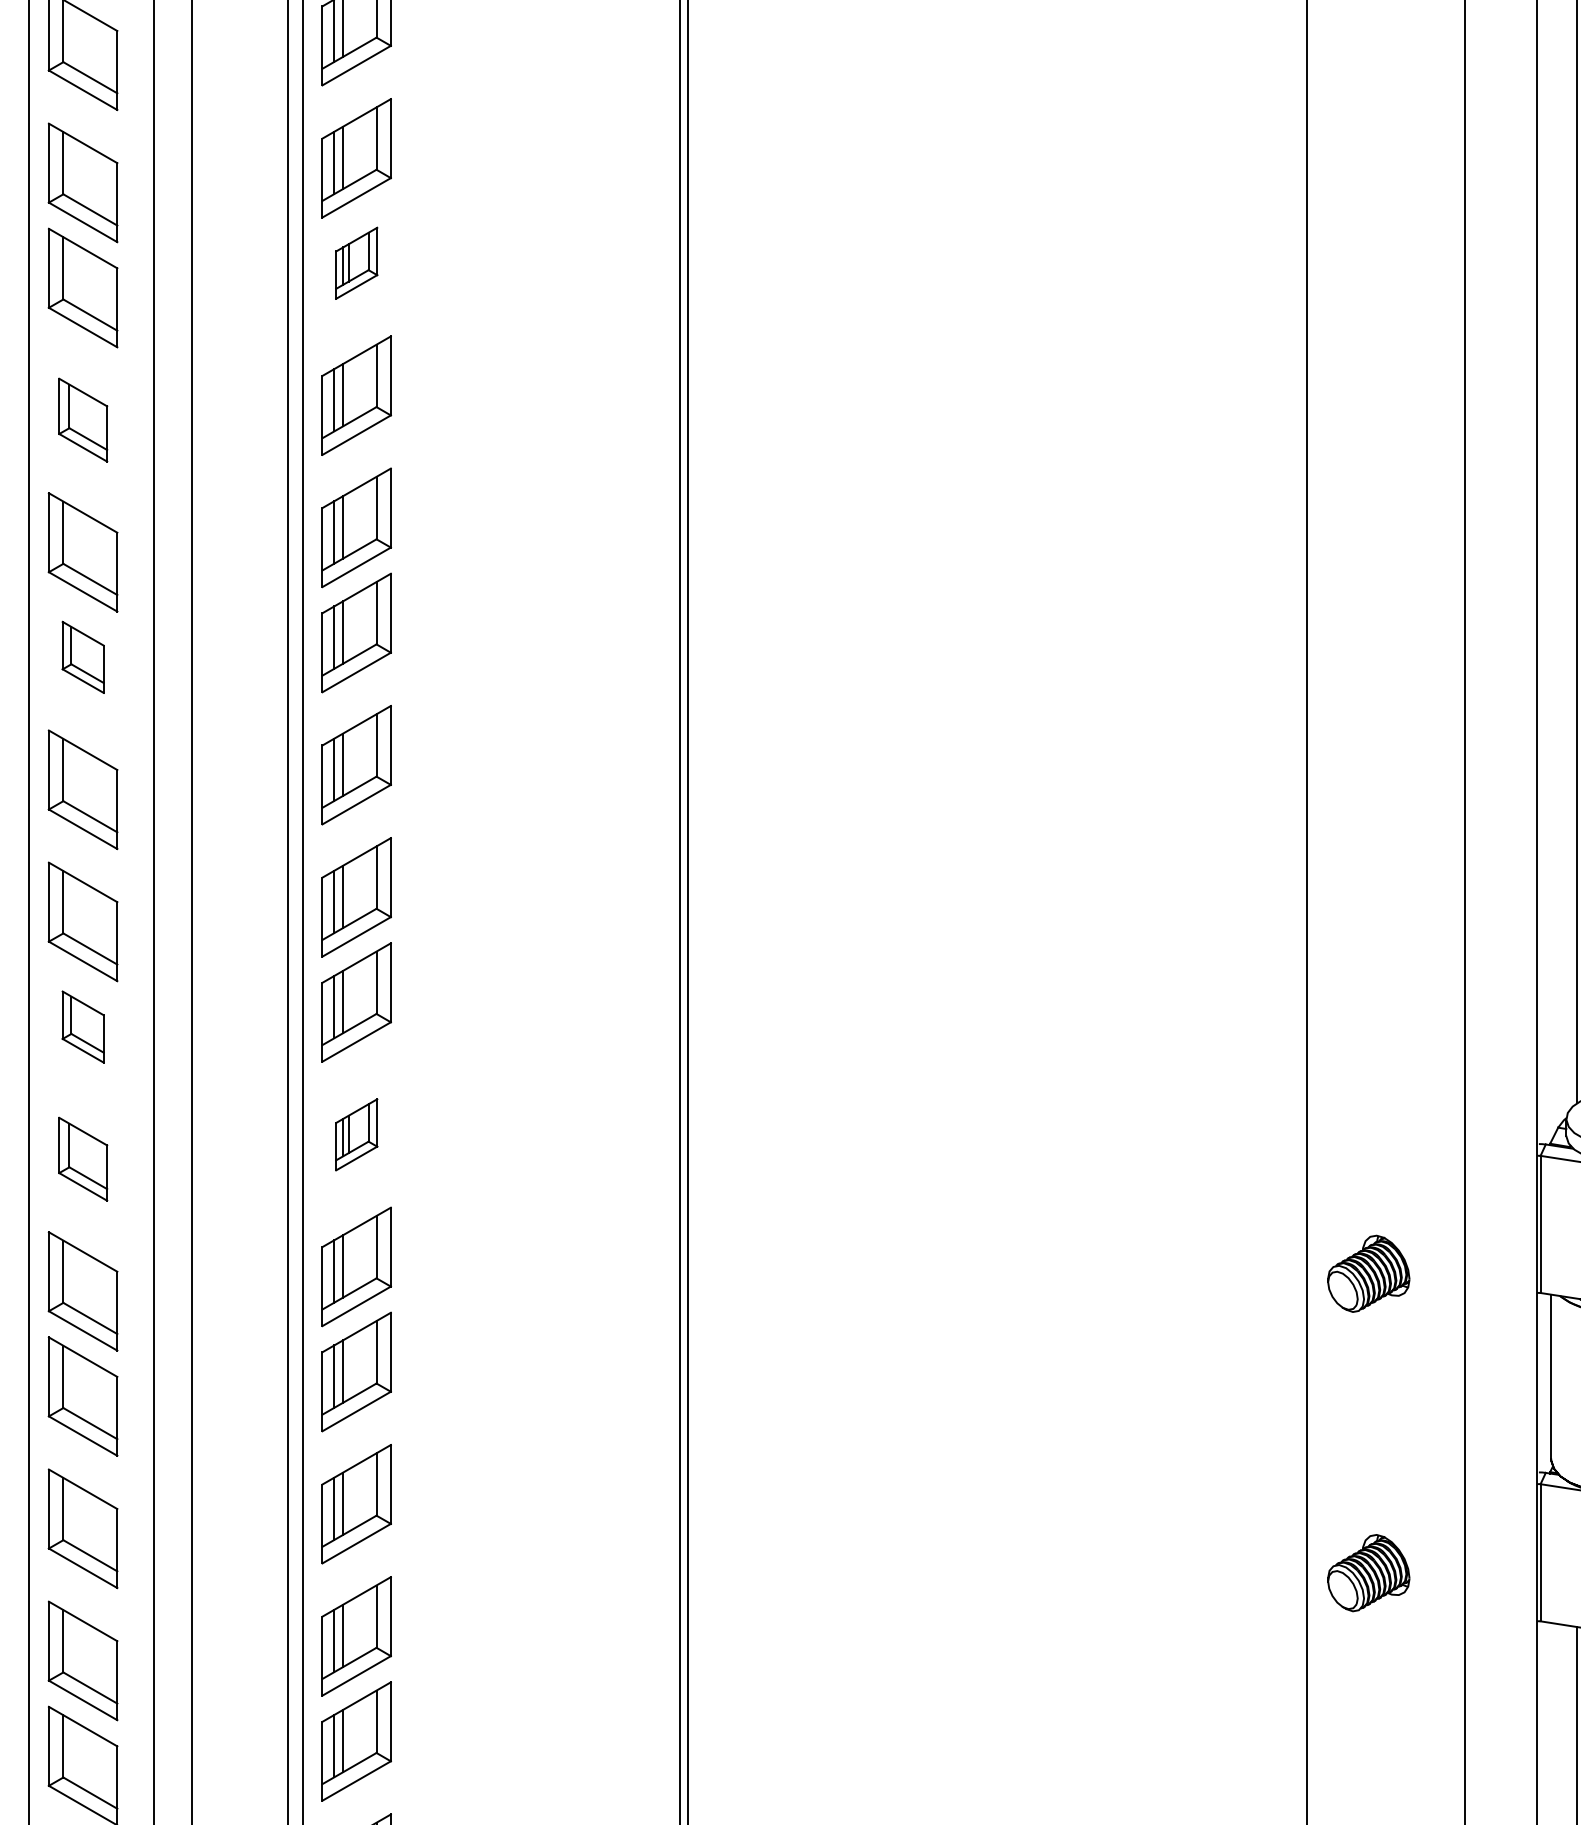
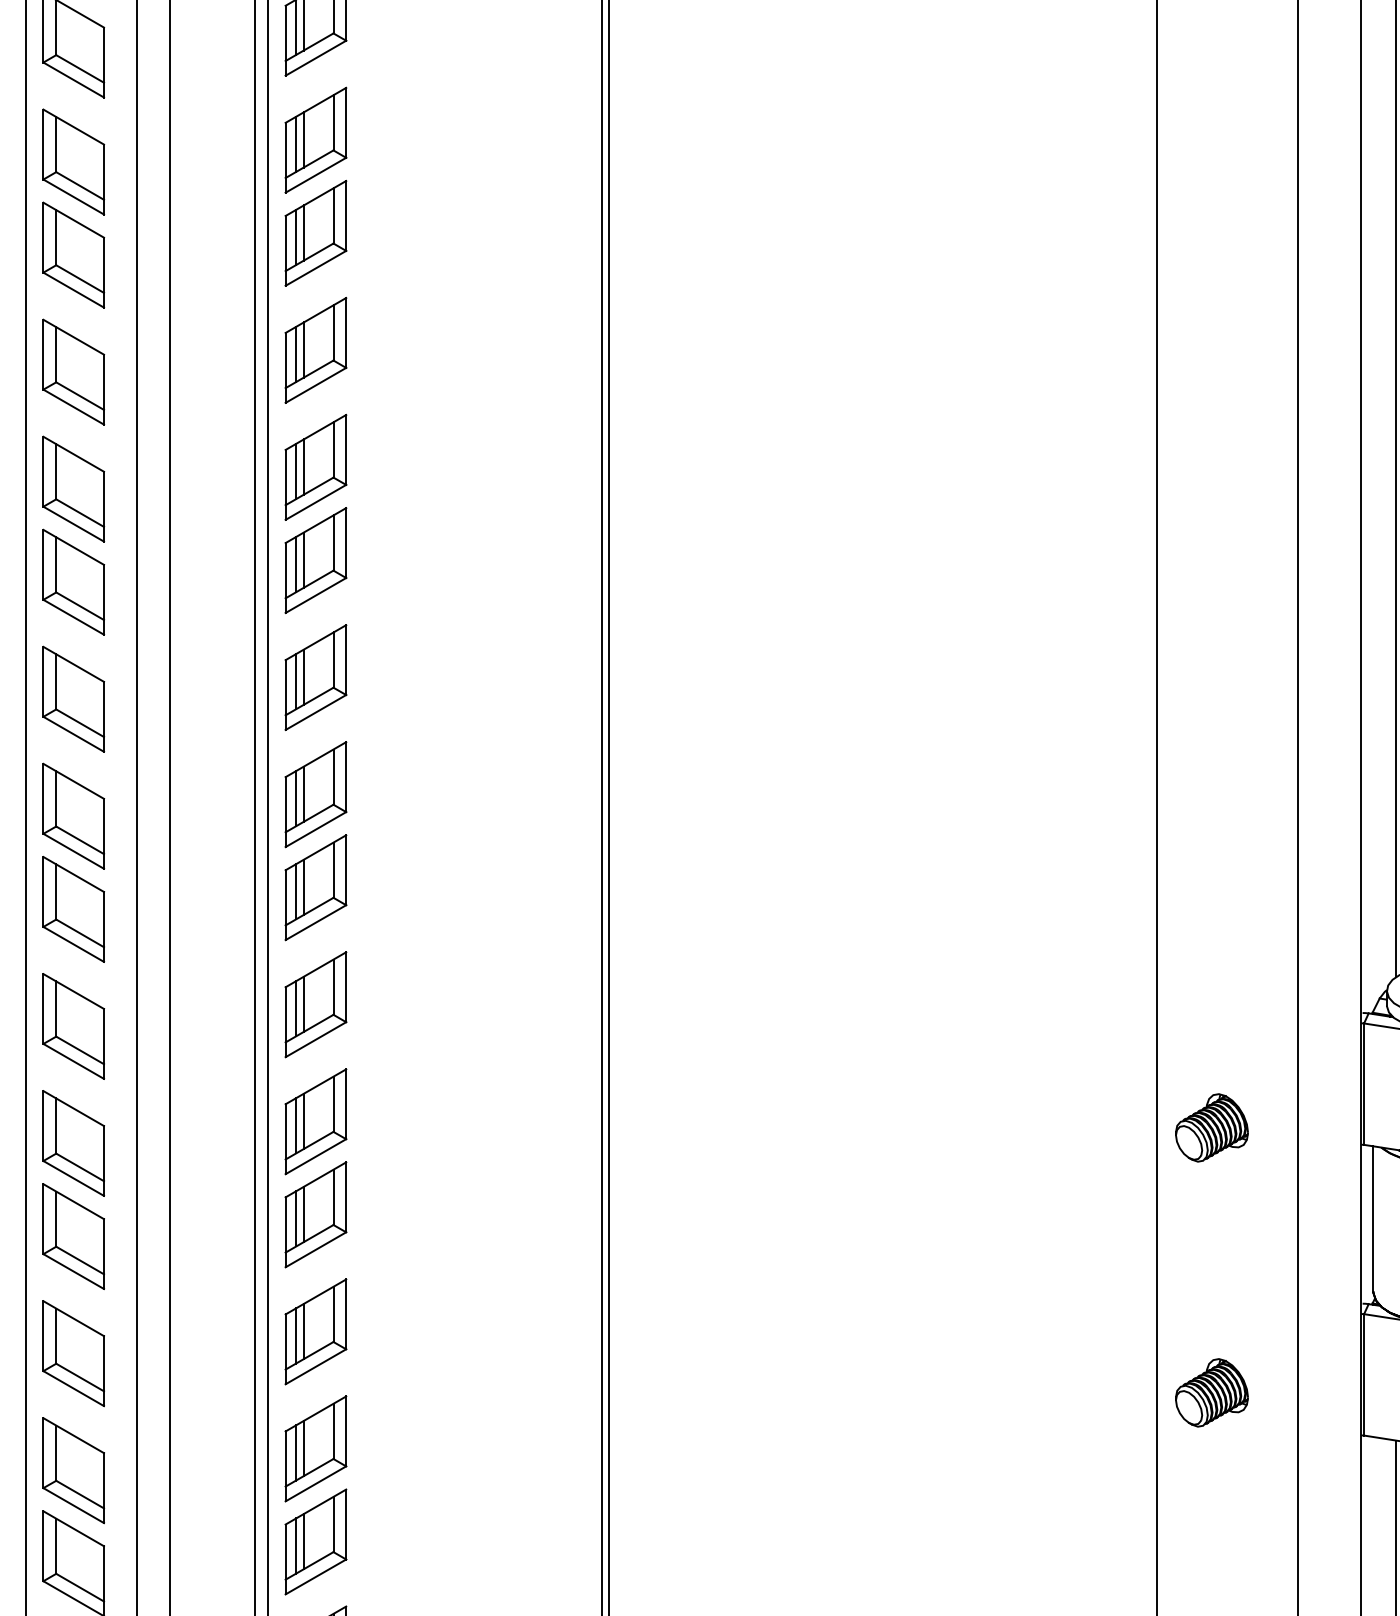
part: (356, 262) -> (315, 232), size x1.67
part: (82, 419) -> (73, 371), size x1.43
part: (82, 656) -> (73, 581), size x1.67
part: (82, 1027) -> (73, 909), size x1.67
part: (356, 1134) -> (315, 1004), size x1.67
part: (82, 1159) -> (73, 1026), size x1.43

